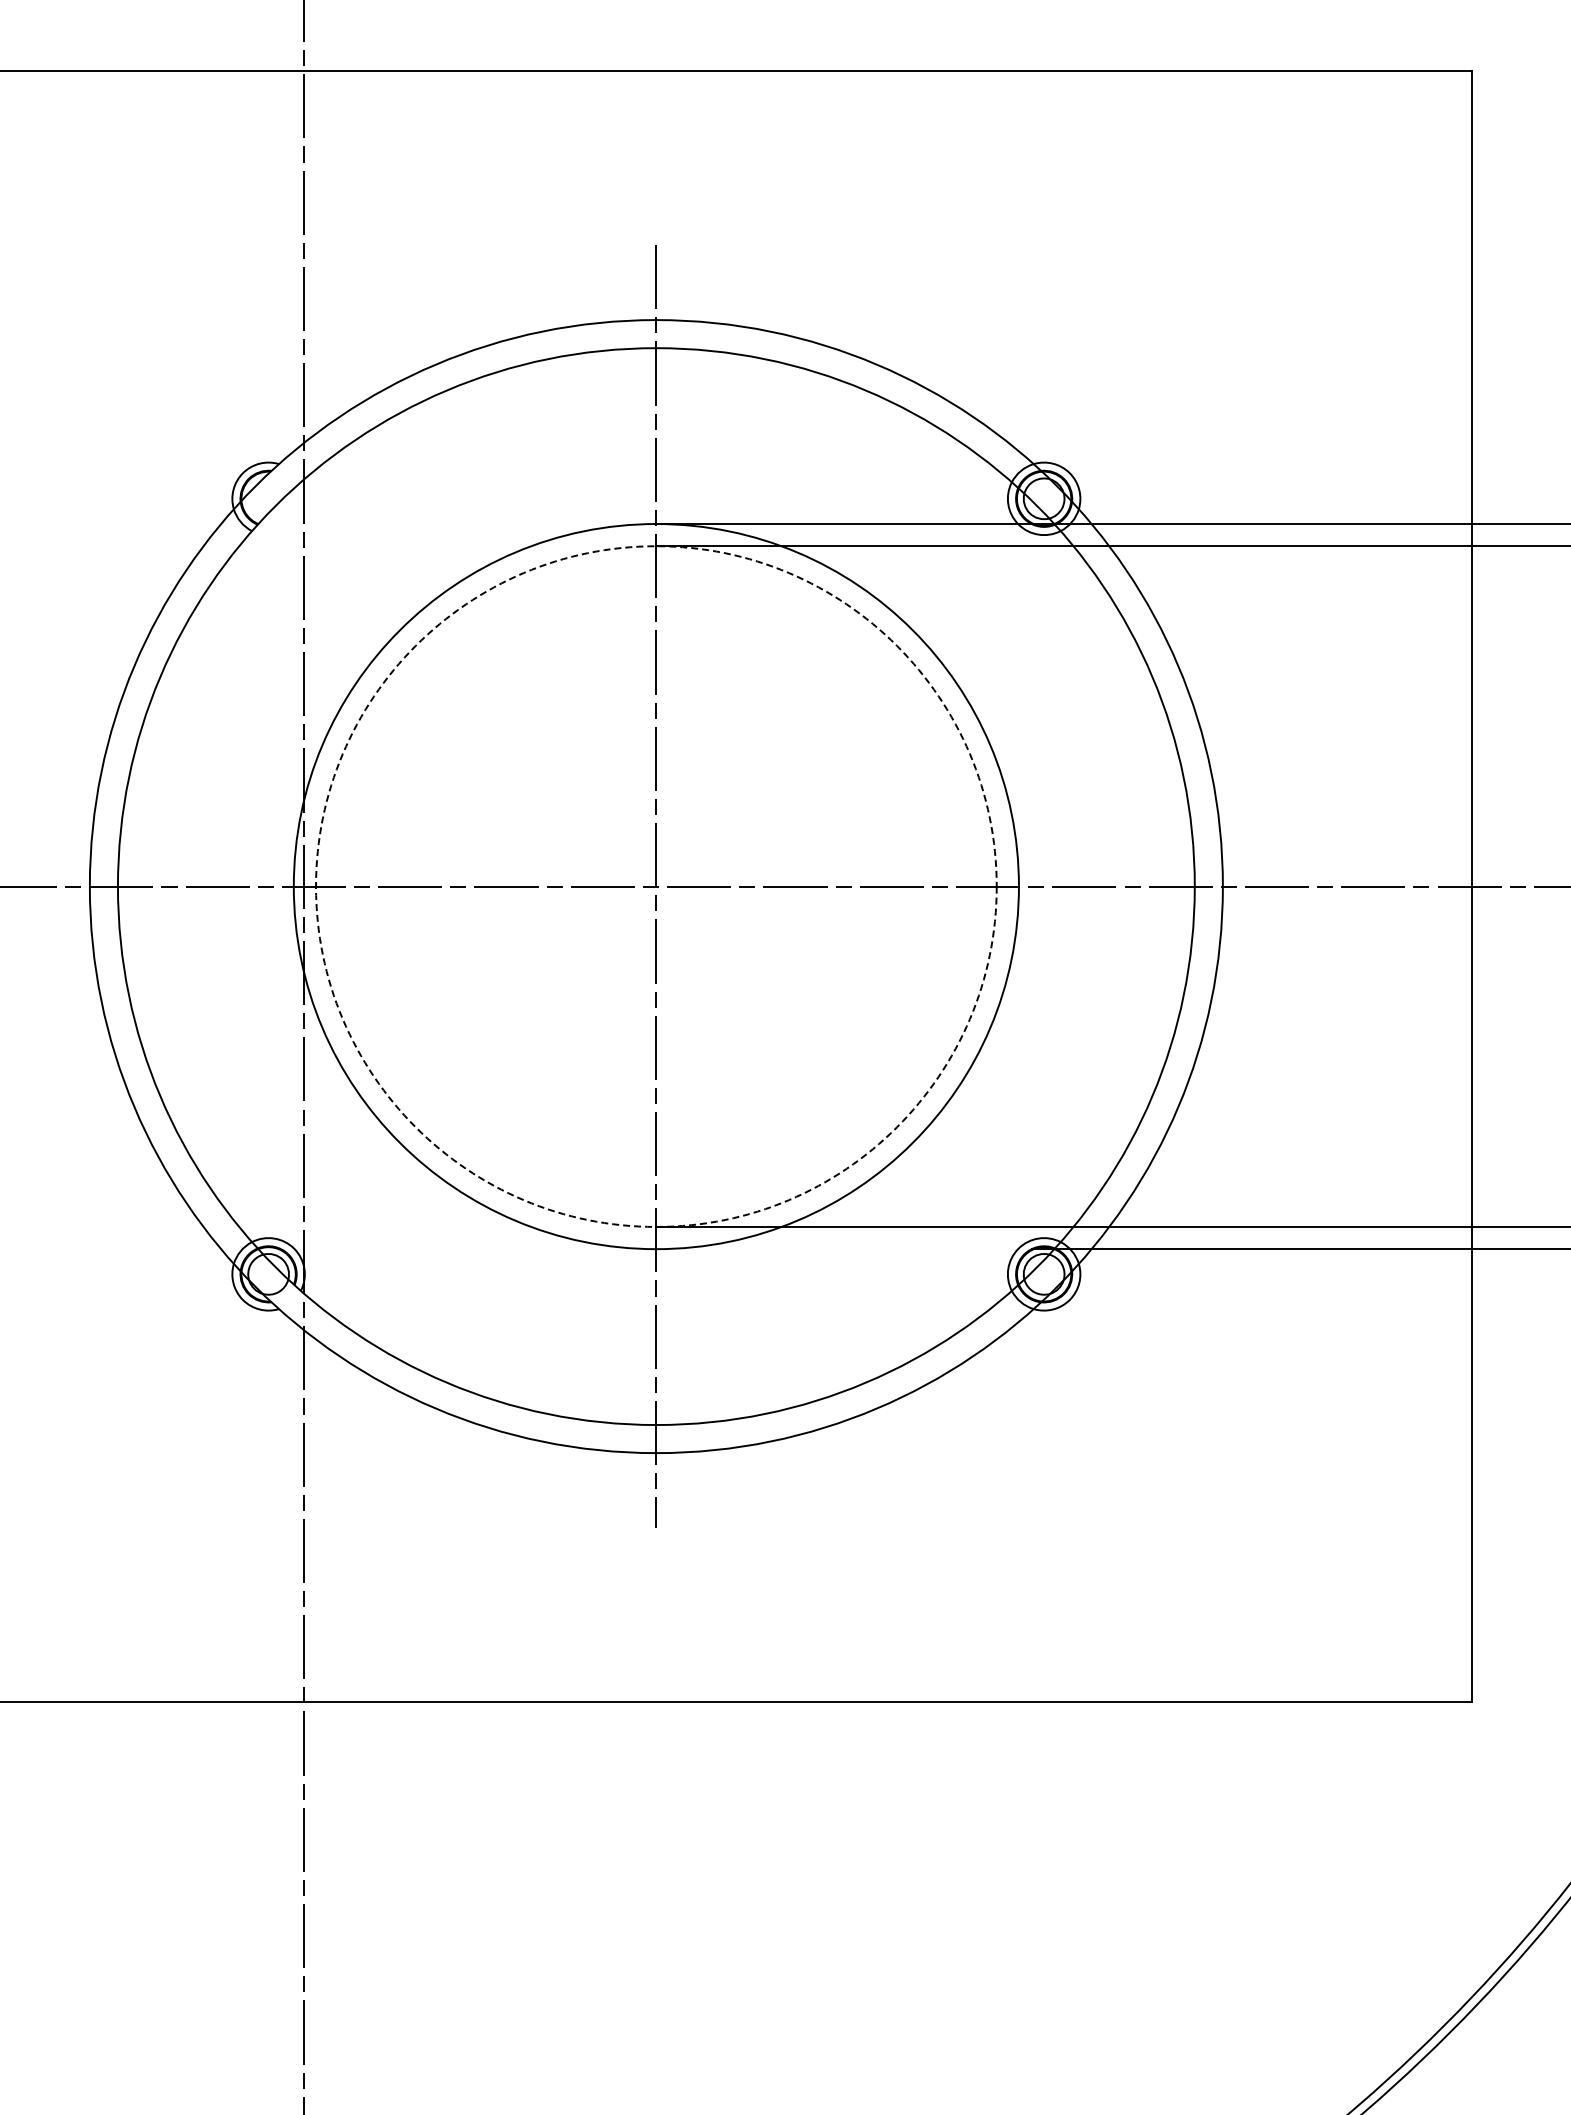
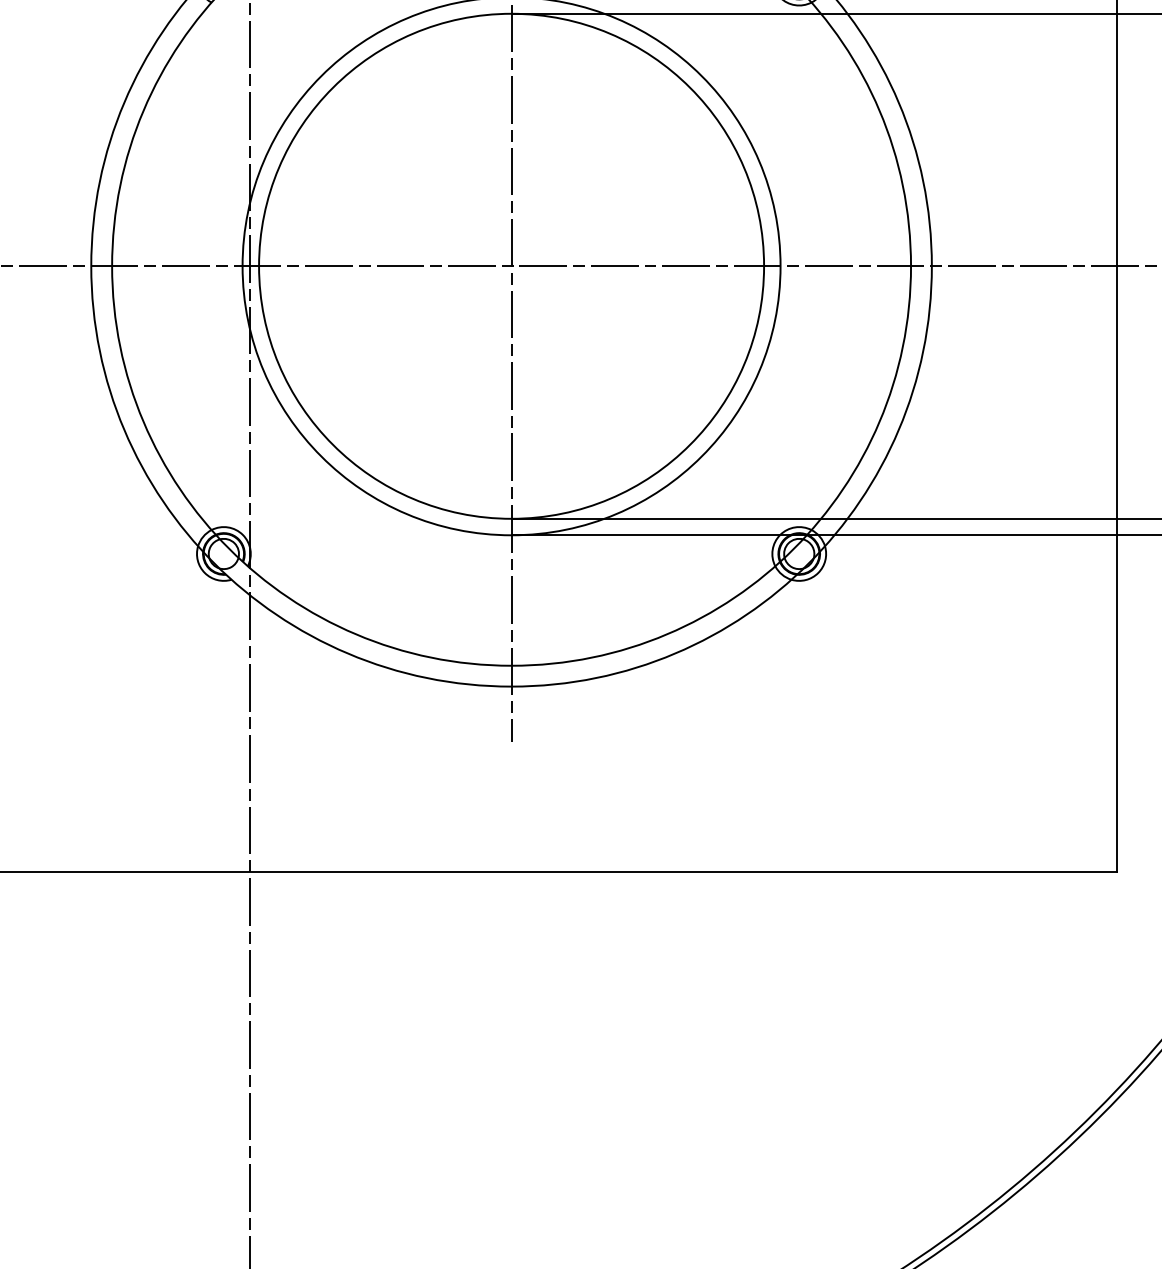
circle: (656, 886) -> (511, 266), dashed -> solid
line: (843, 1249) -> (650, 535), added

